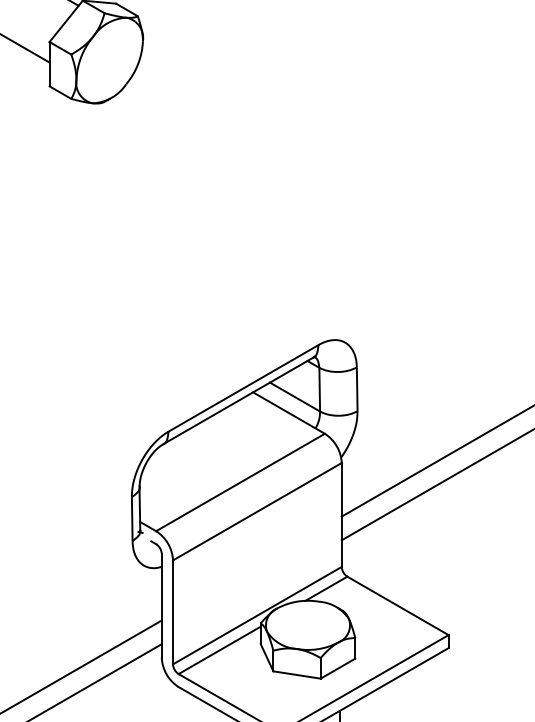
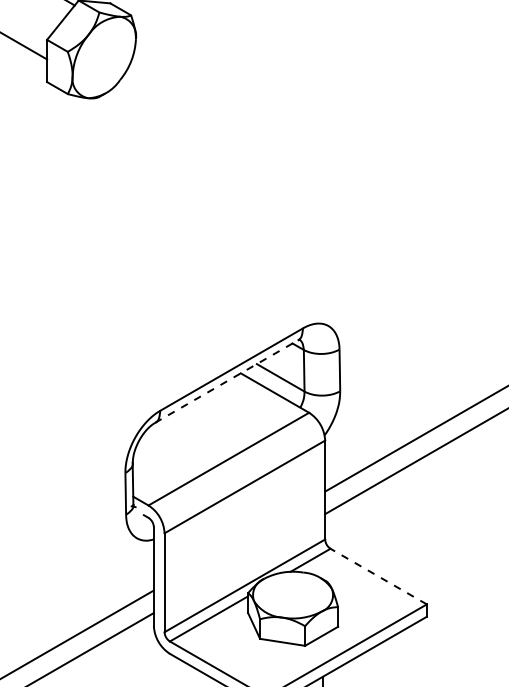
line: (238, 401) -> (226, 382), solid -> dashed
line: (397, 605) -> (378, 576), solid -> dashed

